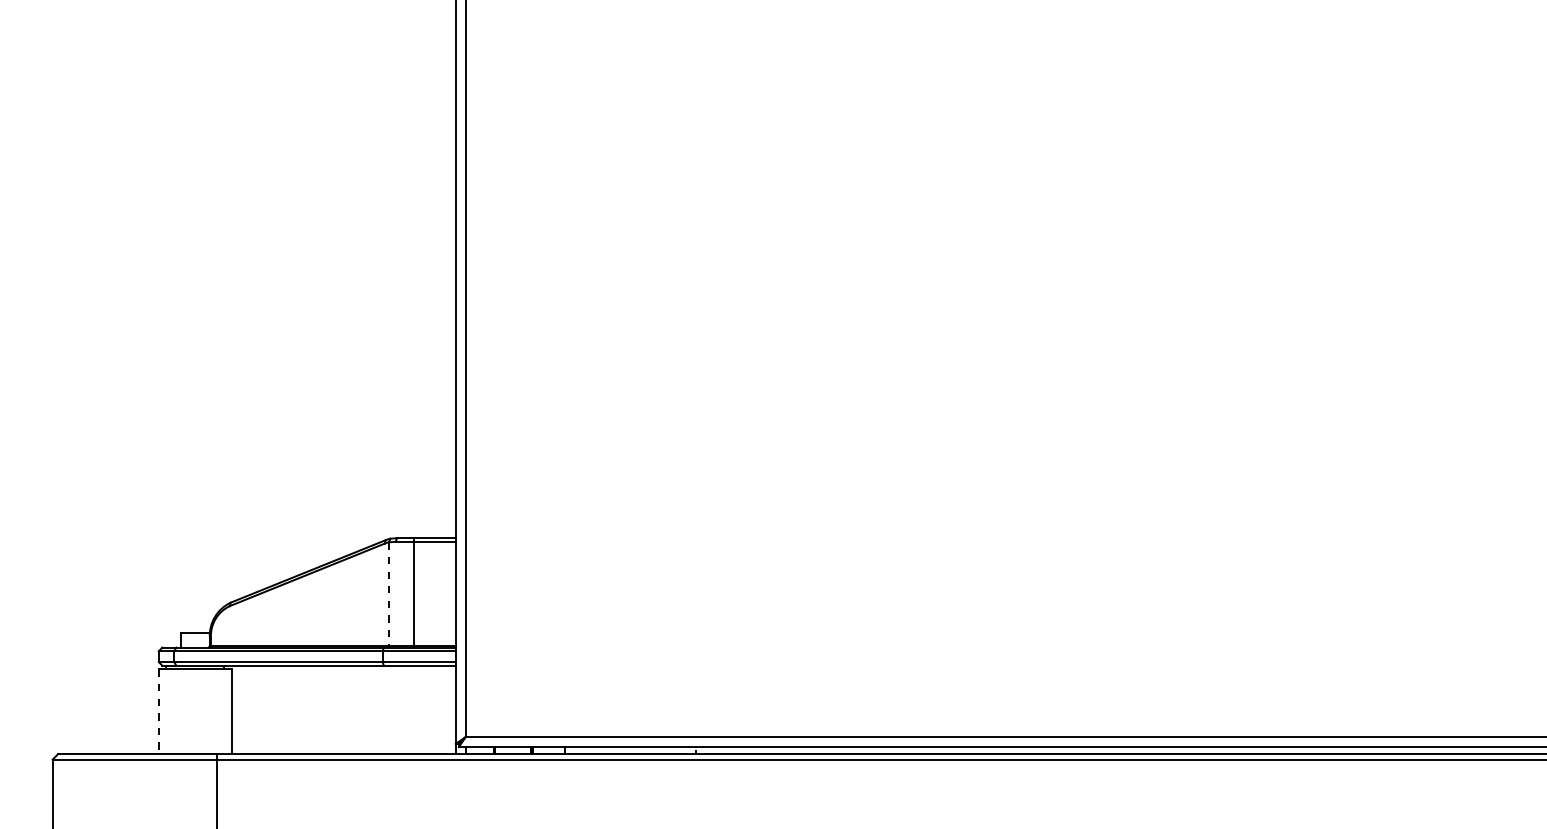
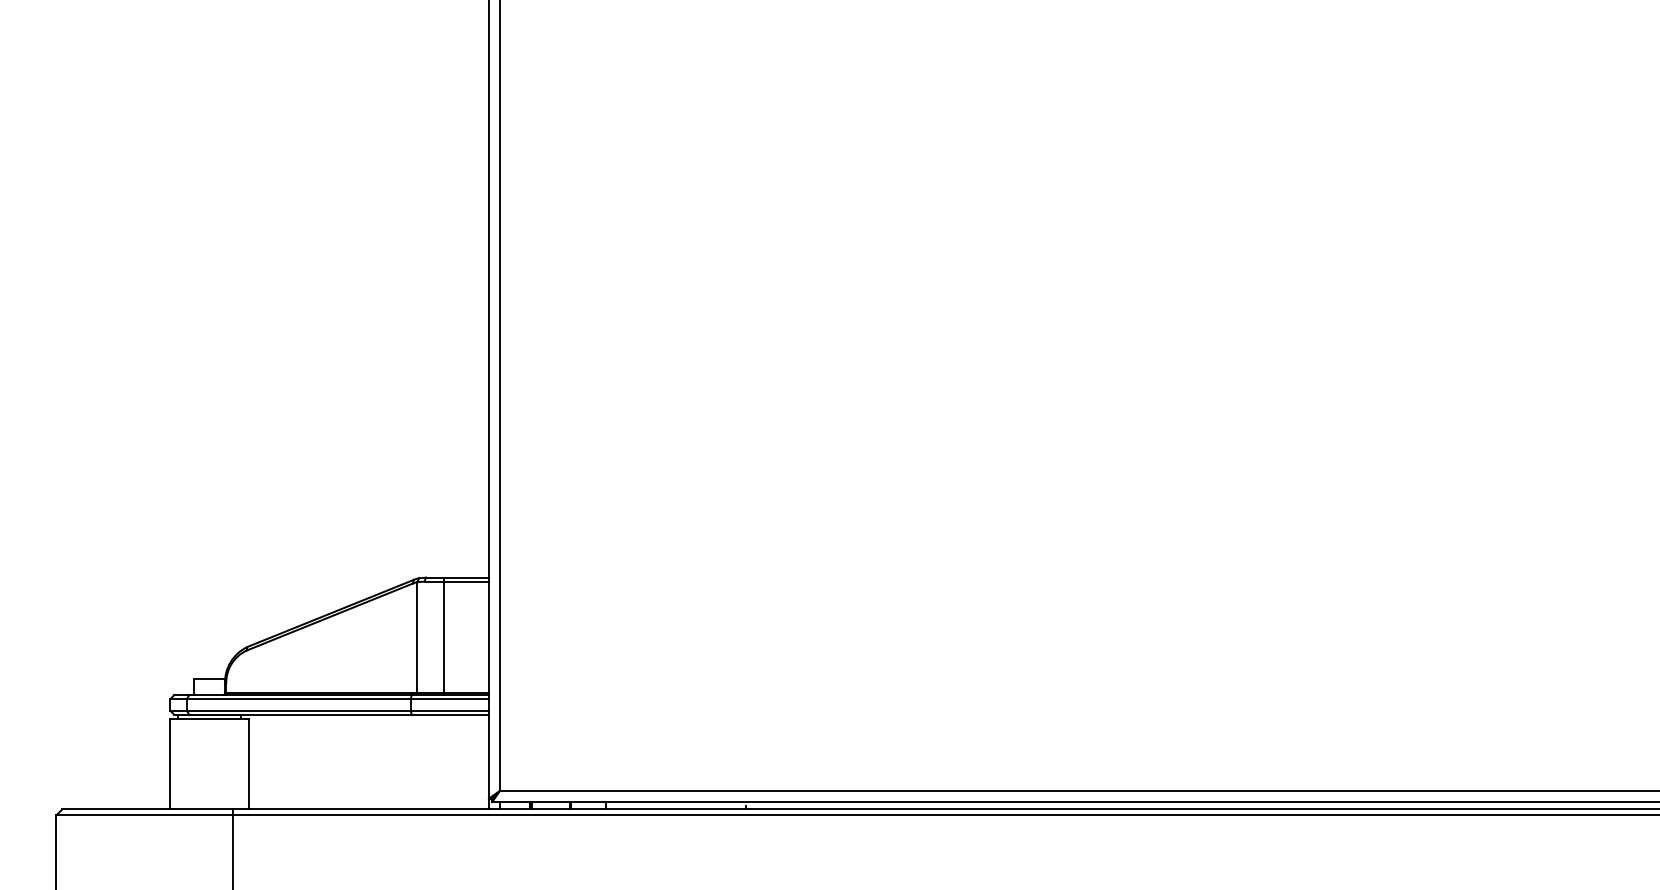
line: (388, 594) -> (416, 638), dashed -> solid
line: (158, 712) -> (169, 764), dashed -> solid

